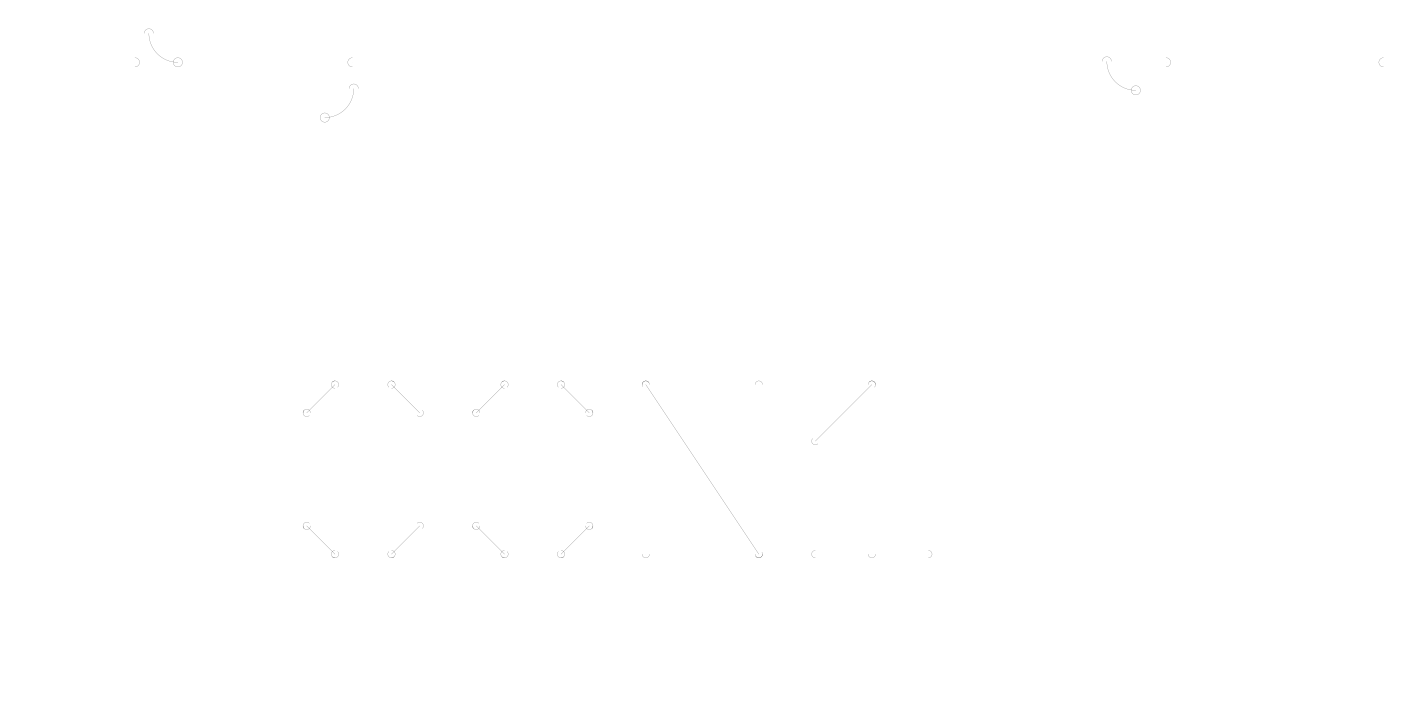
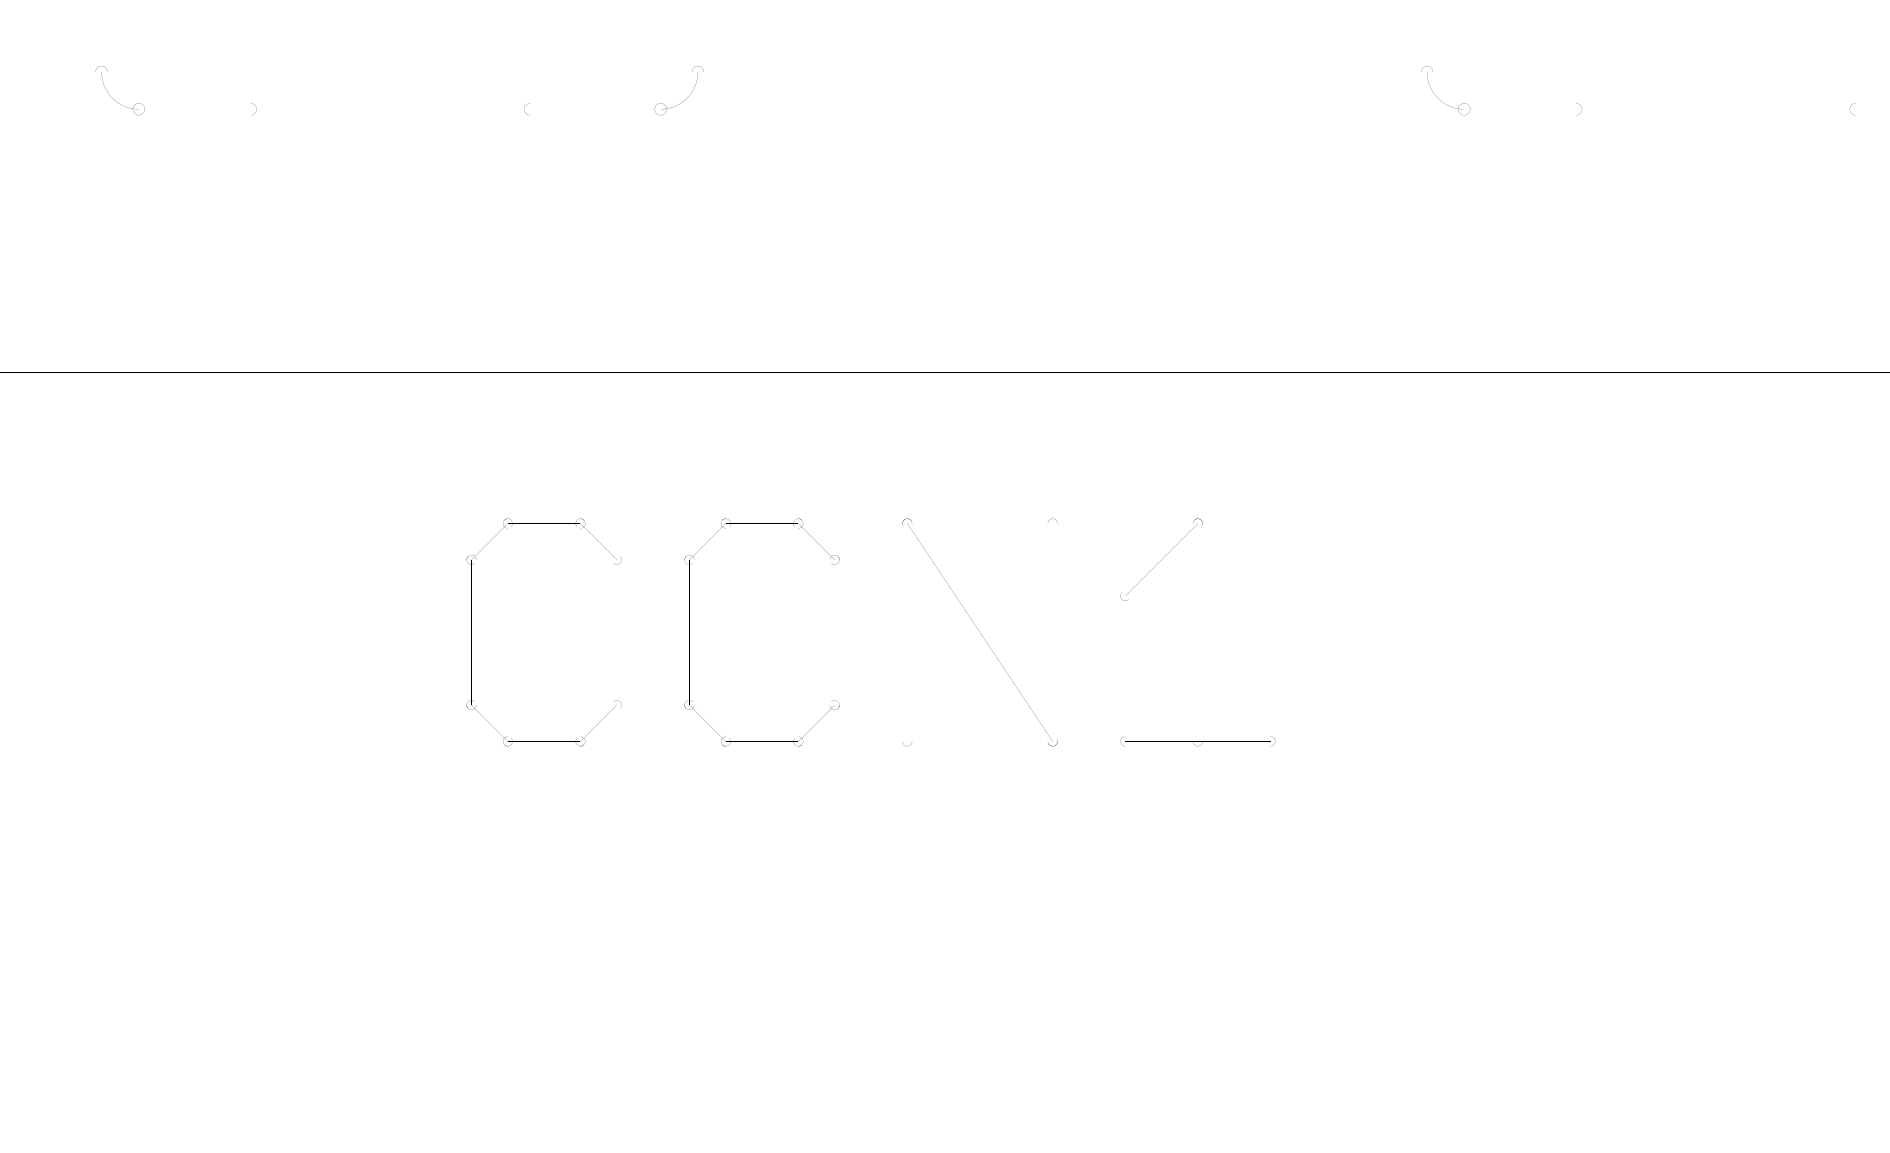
part: (156, 53) -> (111, 97), moved
part: (1114, 81) -> (1437, 97), moved
part: (344, 109) -> (686, 98), moved

